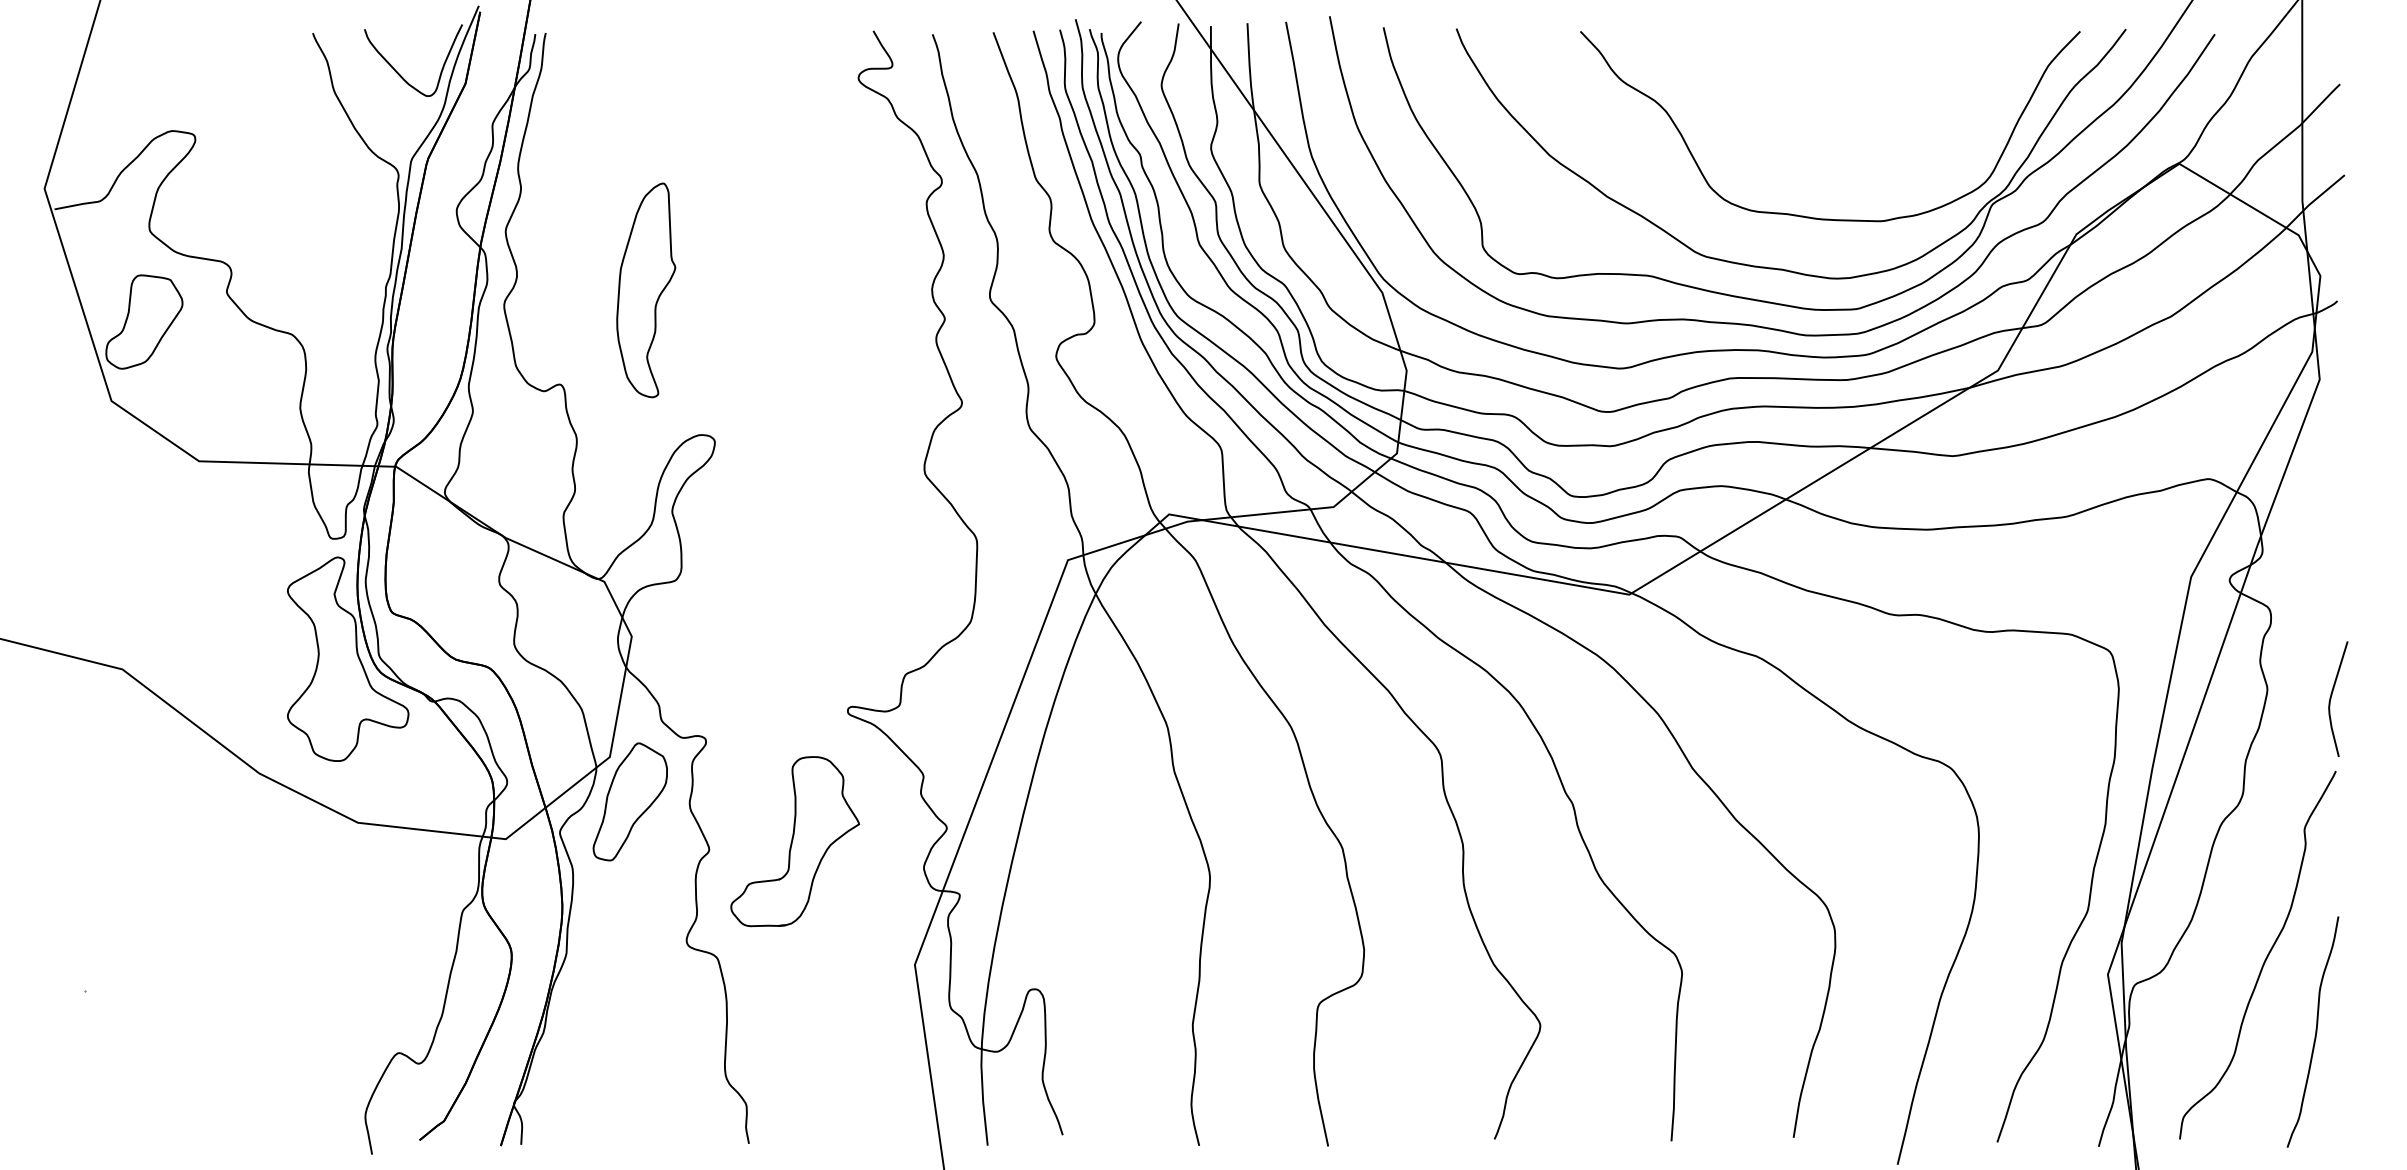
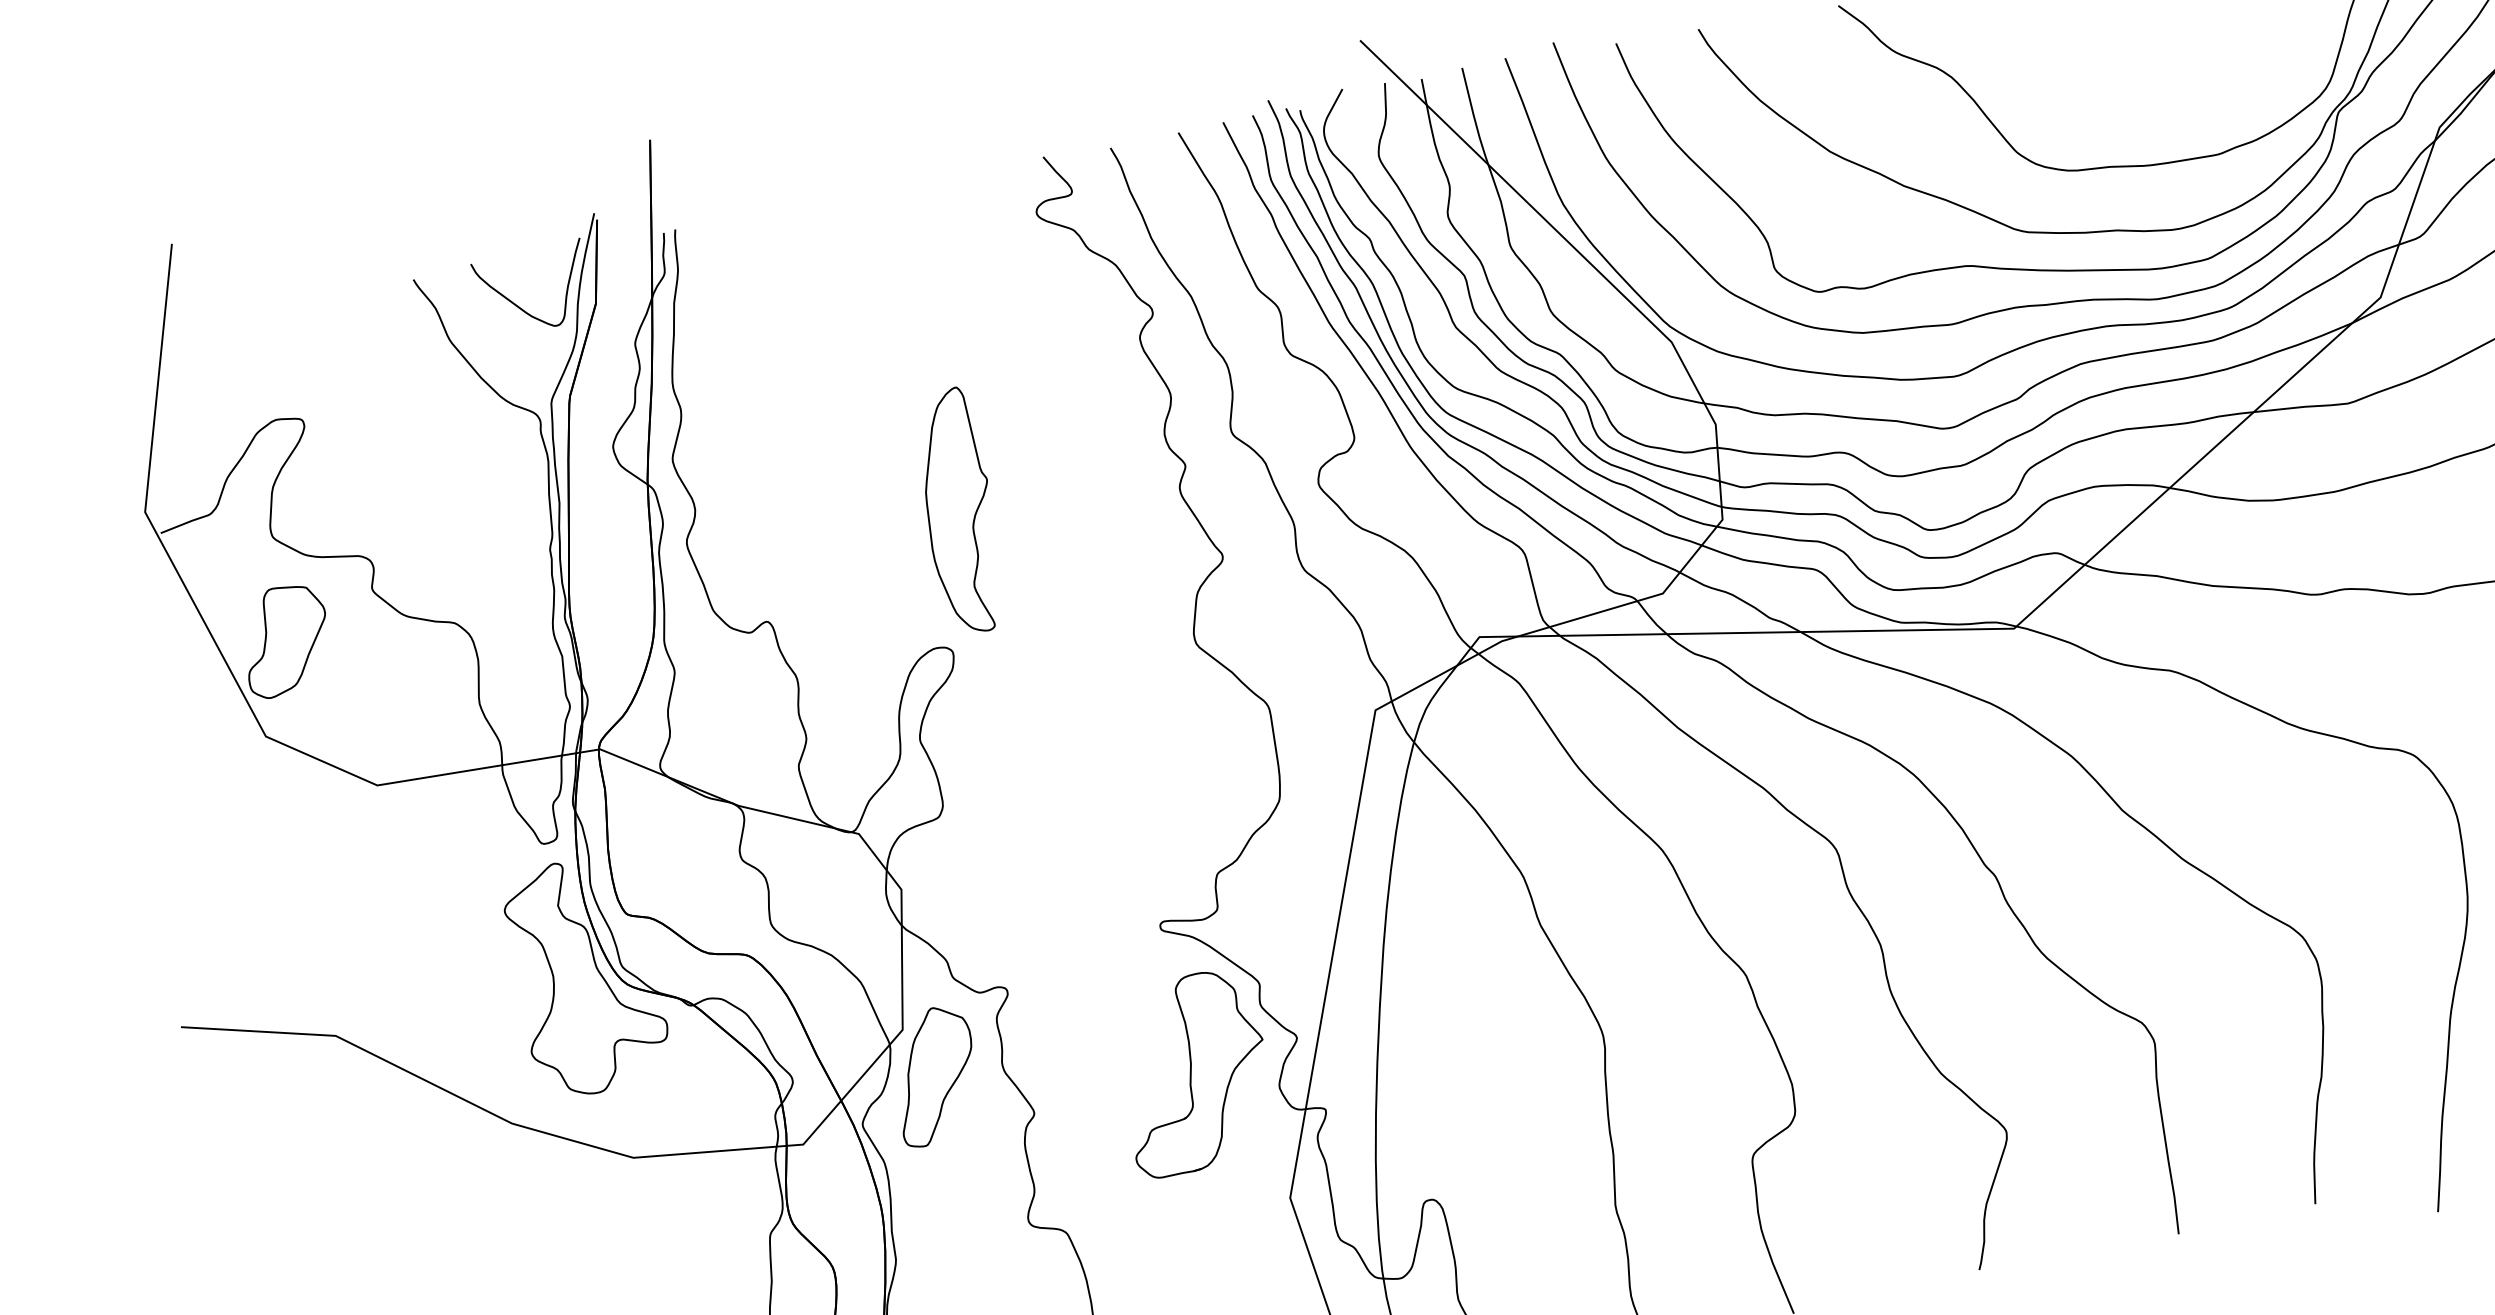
part: (646, 290) -> (959, 511), moved
part: (794, 841) -> (1193, 1072), moved

